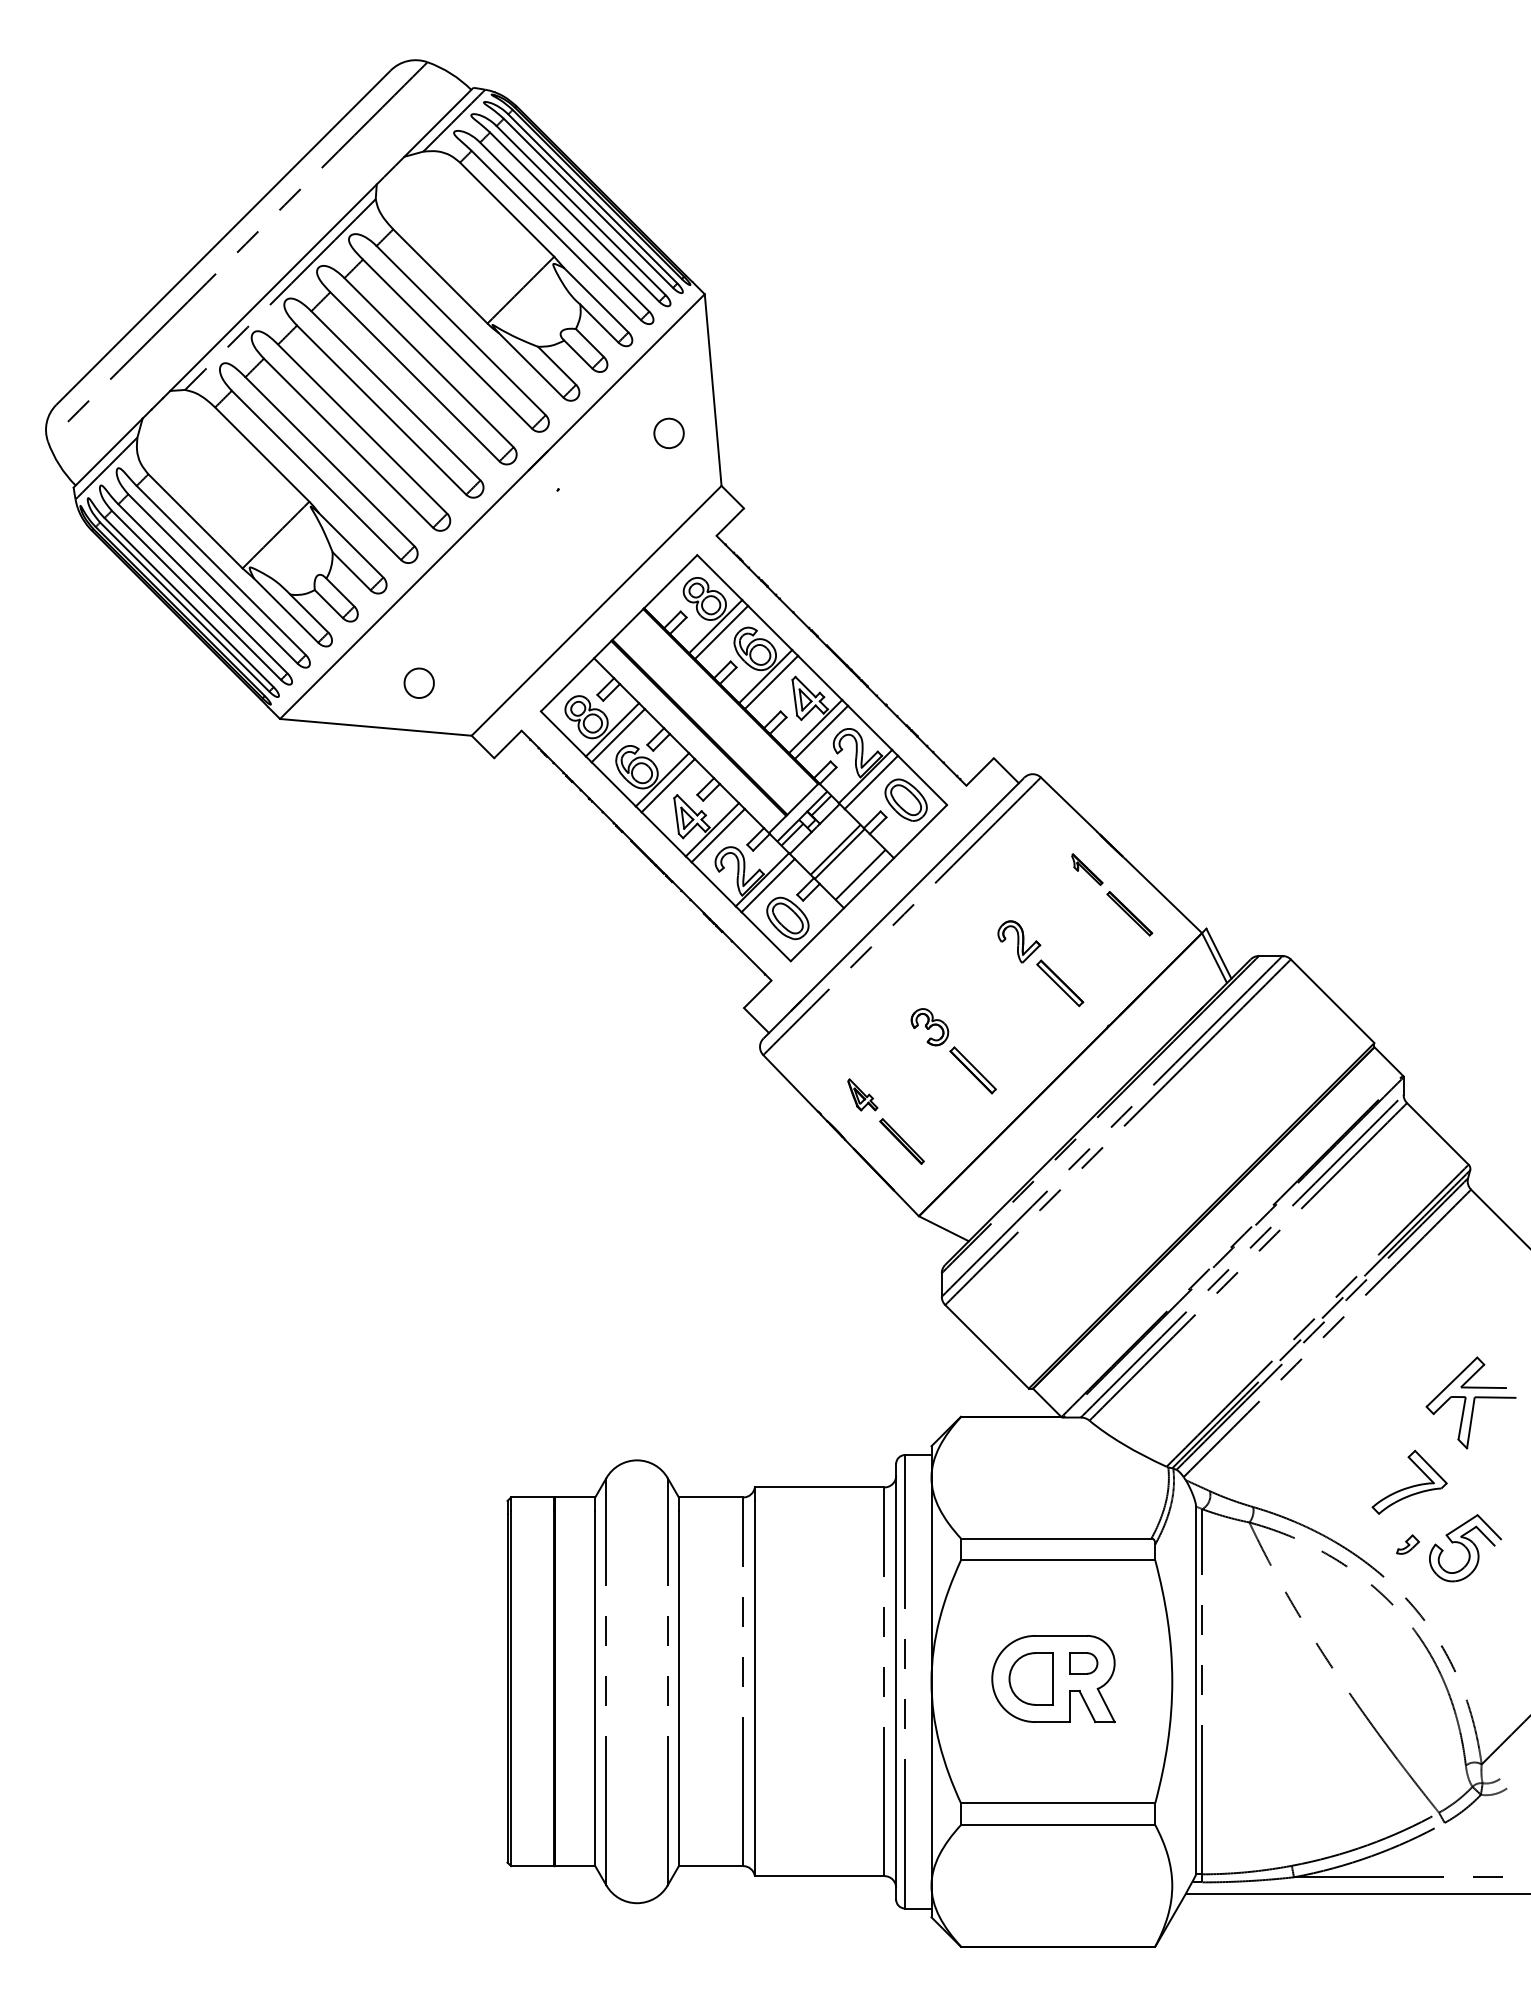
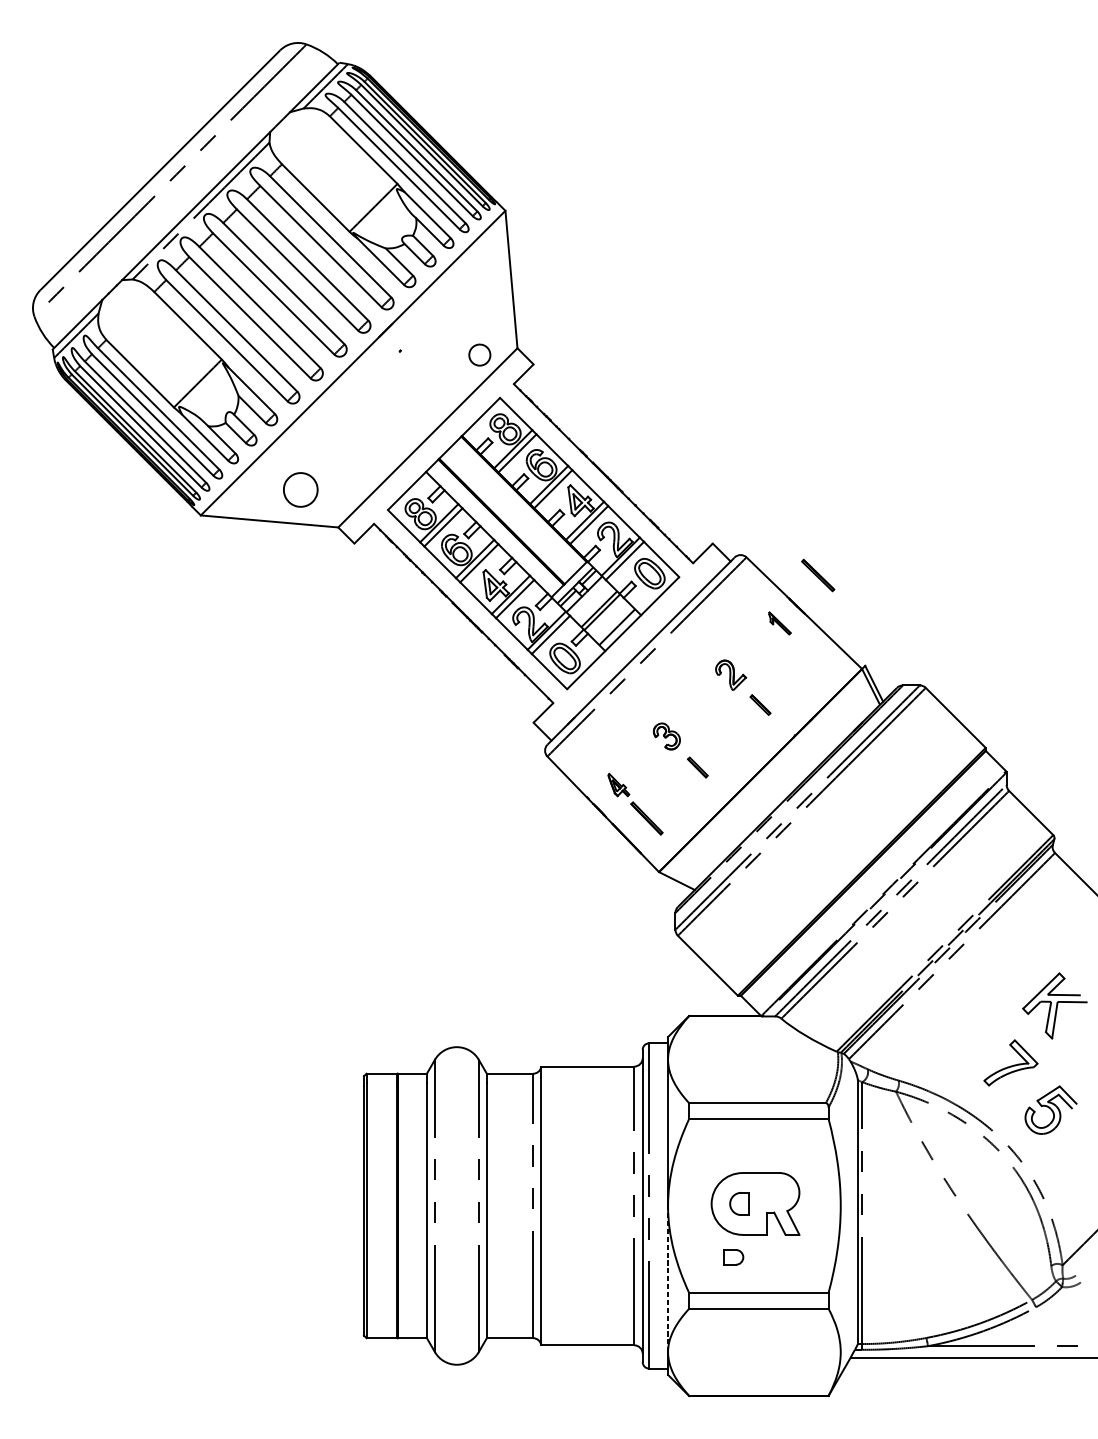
part: (668, 432) -> (479, 354), moved
part: (418, 682) -> (300, 489), size x1.6
part: (1129, 913) -> (817, 575), moved
part: (1060, 983) -> (760, 705), size x0.6
part: (972, 1070) -> (697, 767), size x0.6
part: (1407, 1544) -> (1009, 1107), removed
part: (1083, 1663) -> (733, 1257), moved
part: (1030, 1678) -> (739, 1203), size x0.6
line: (931, 1783) -> (668, 1278), solid -> dashed

